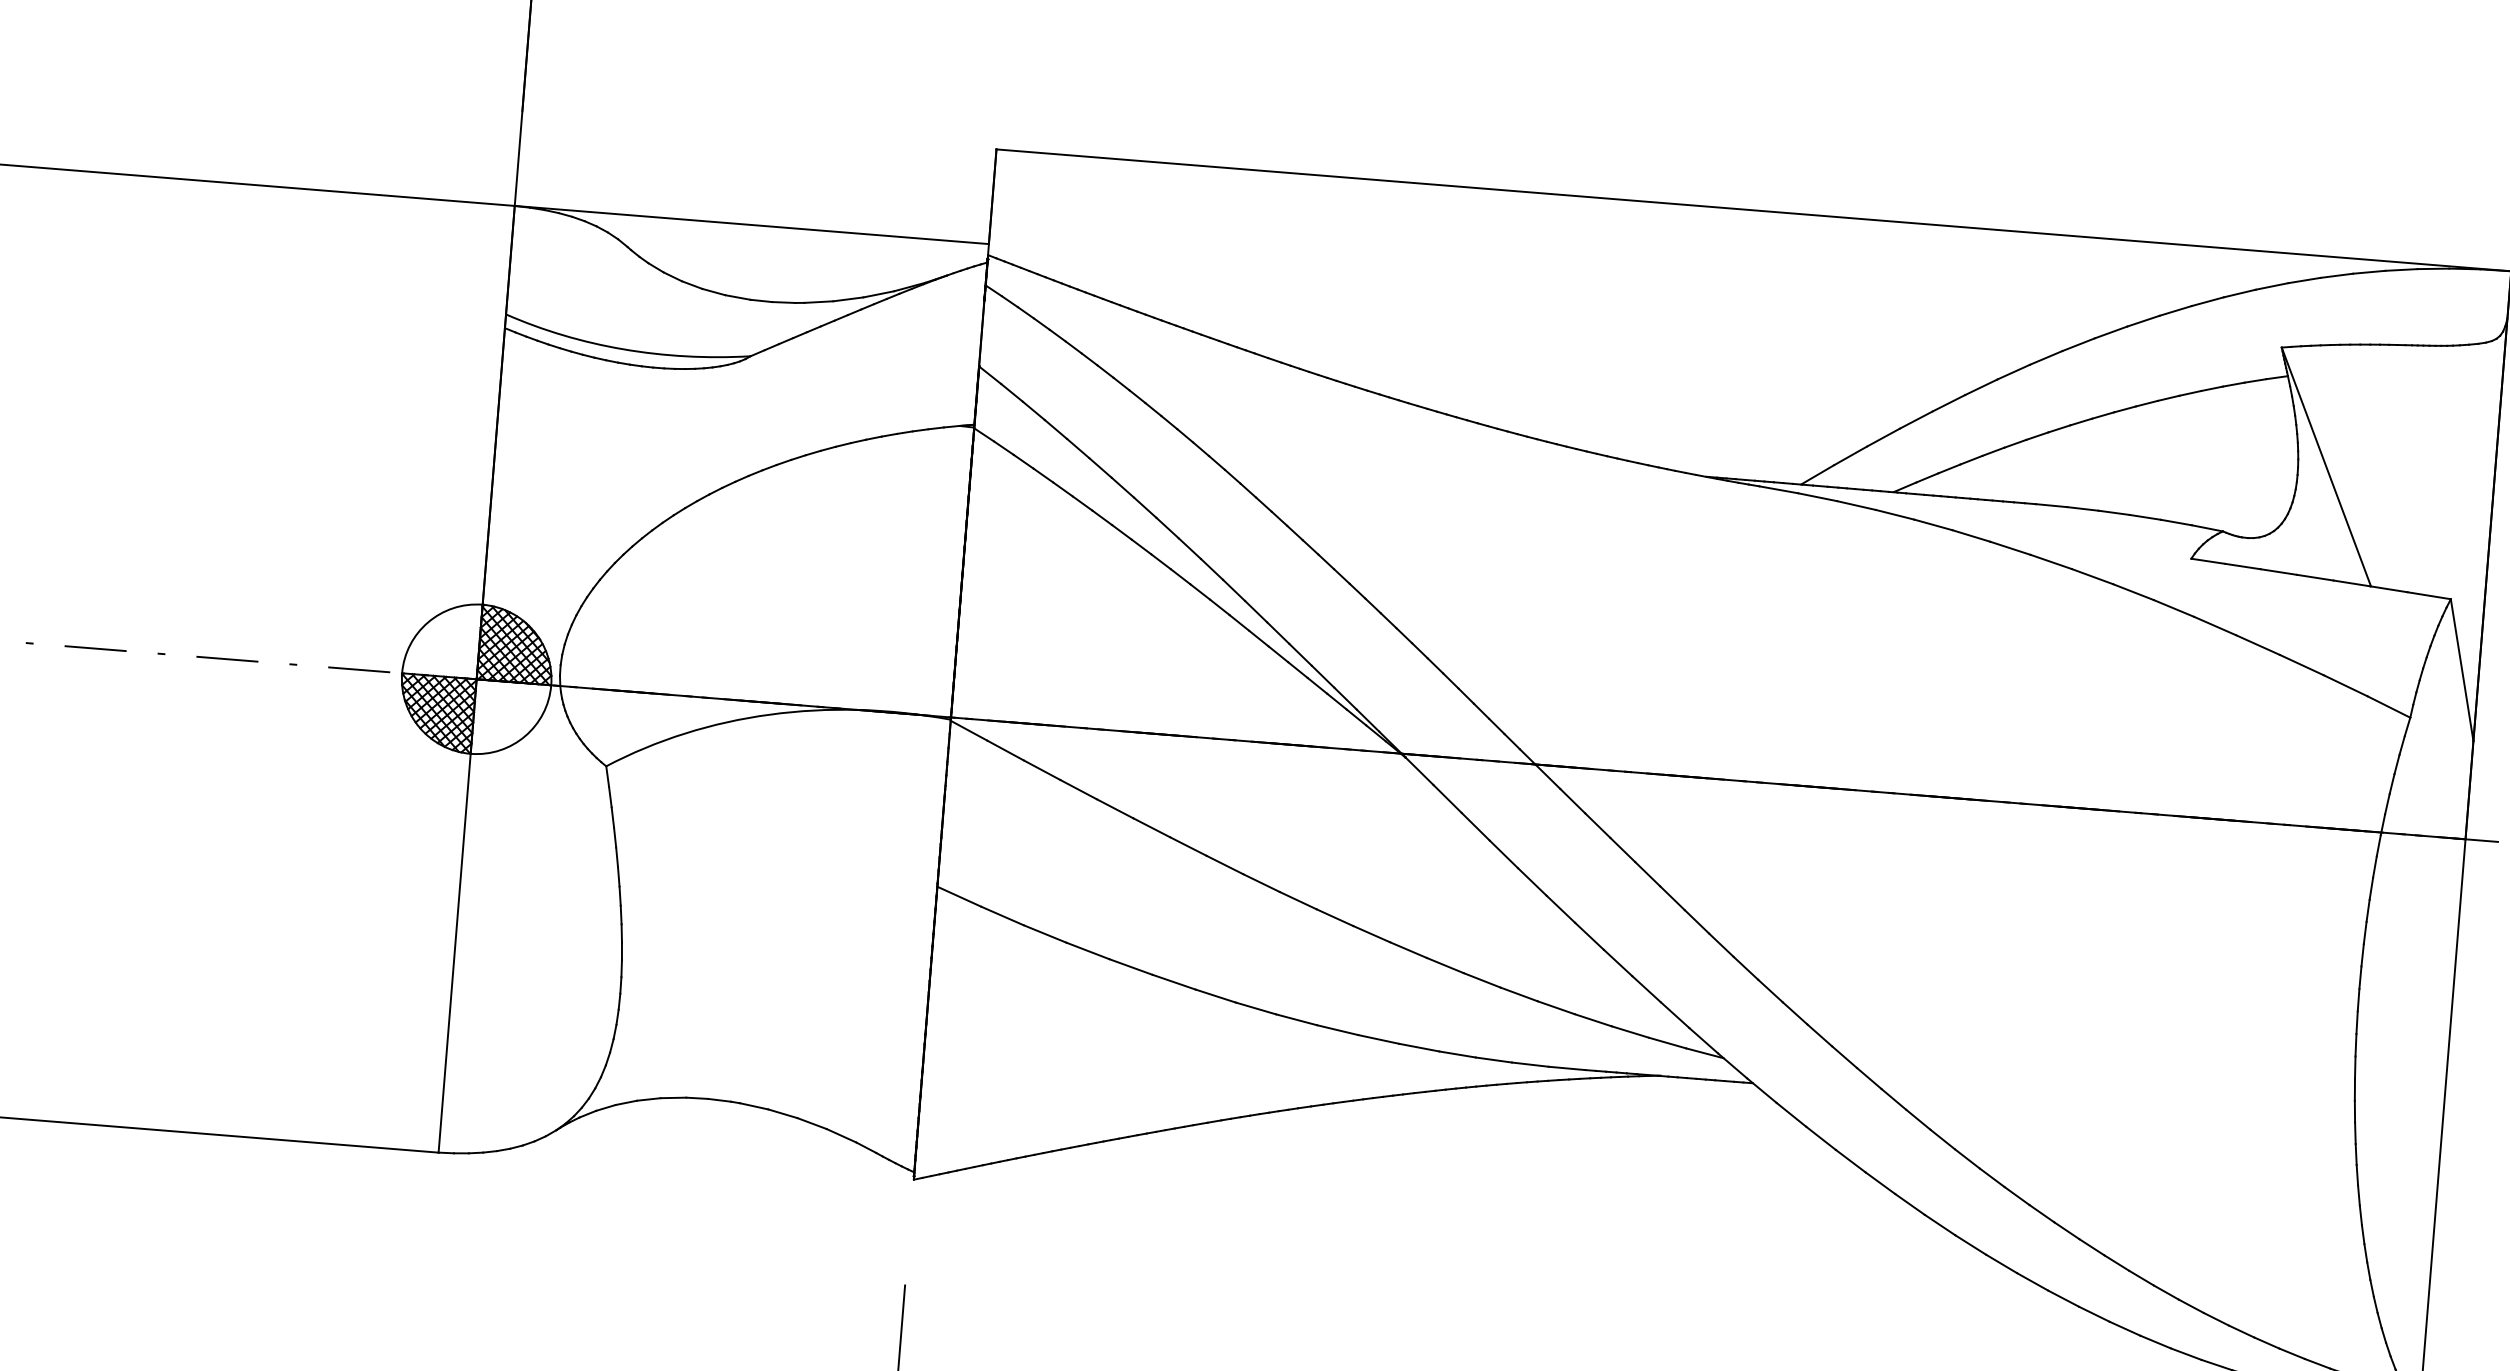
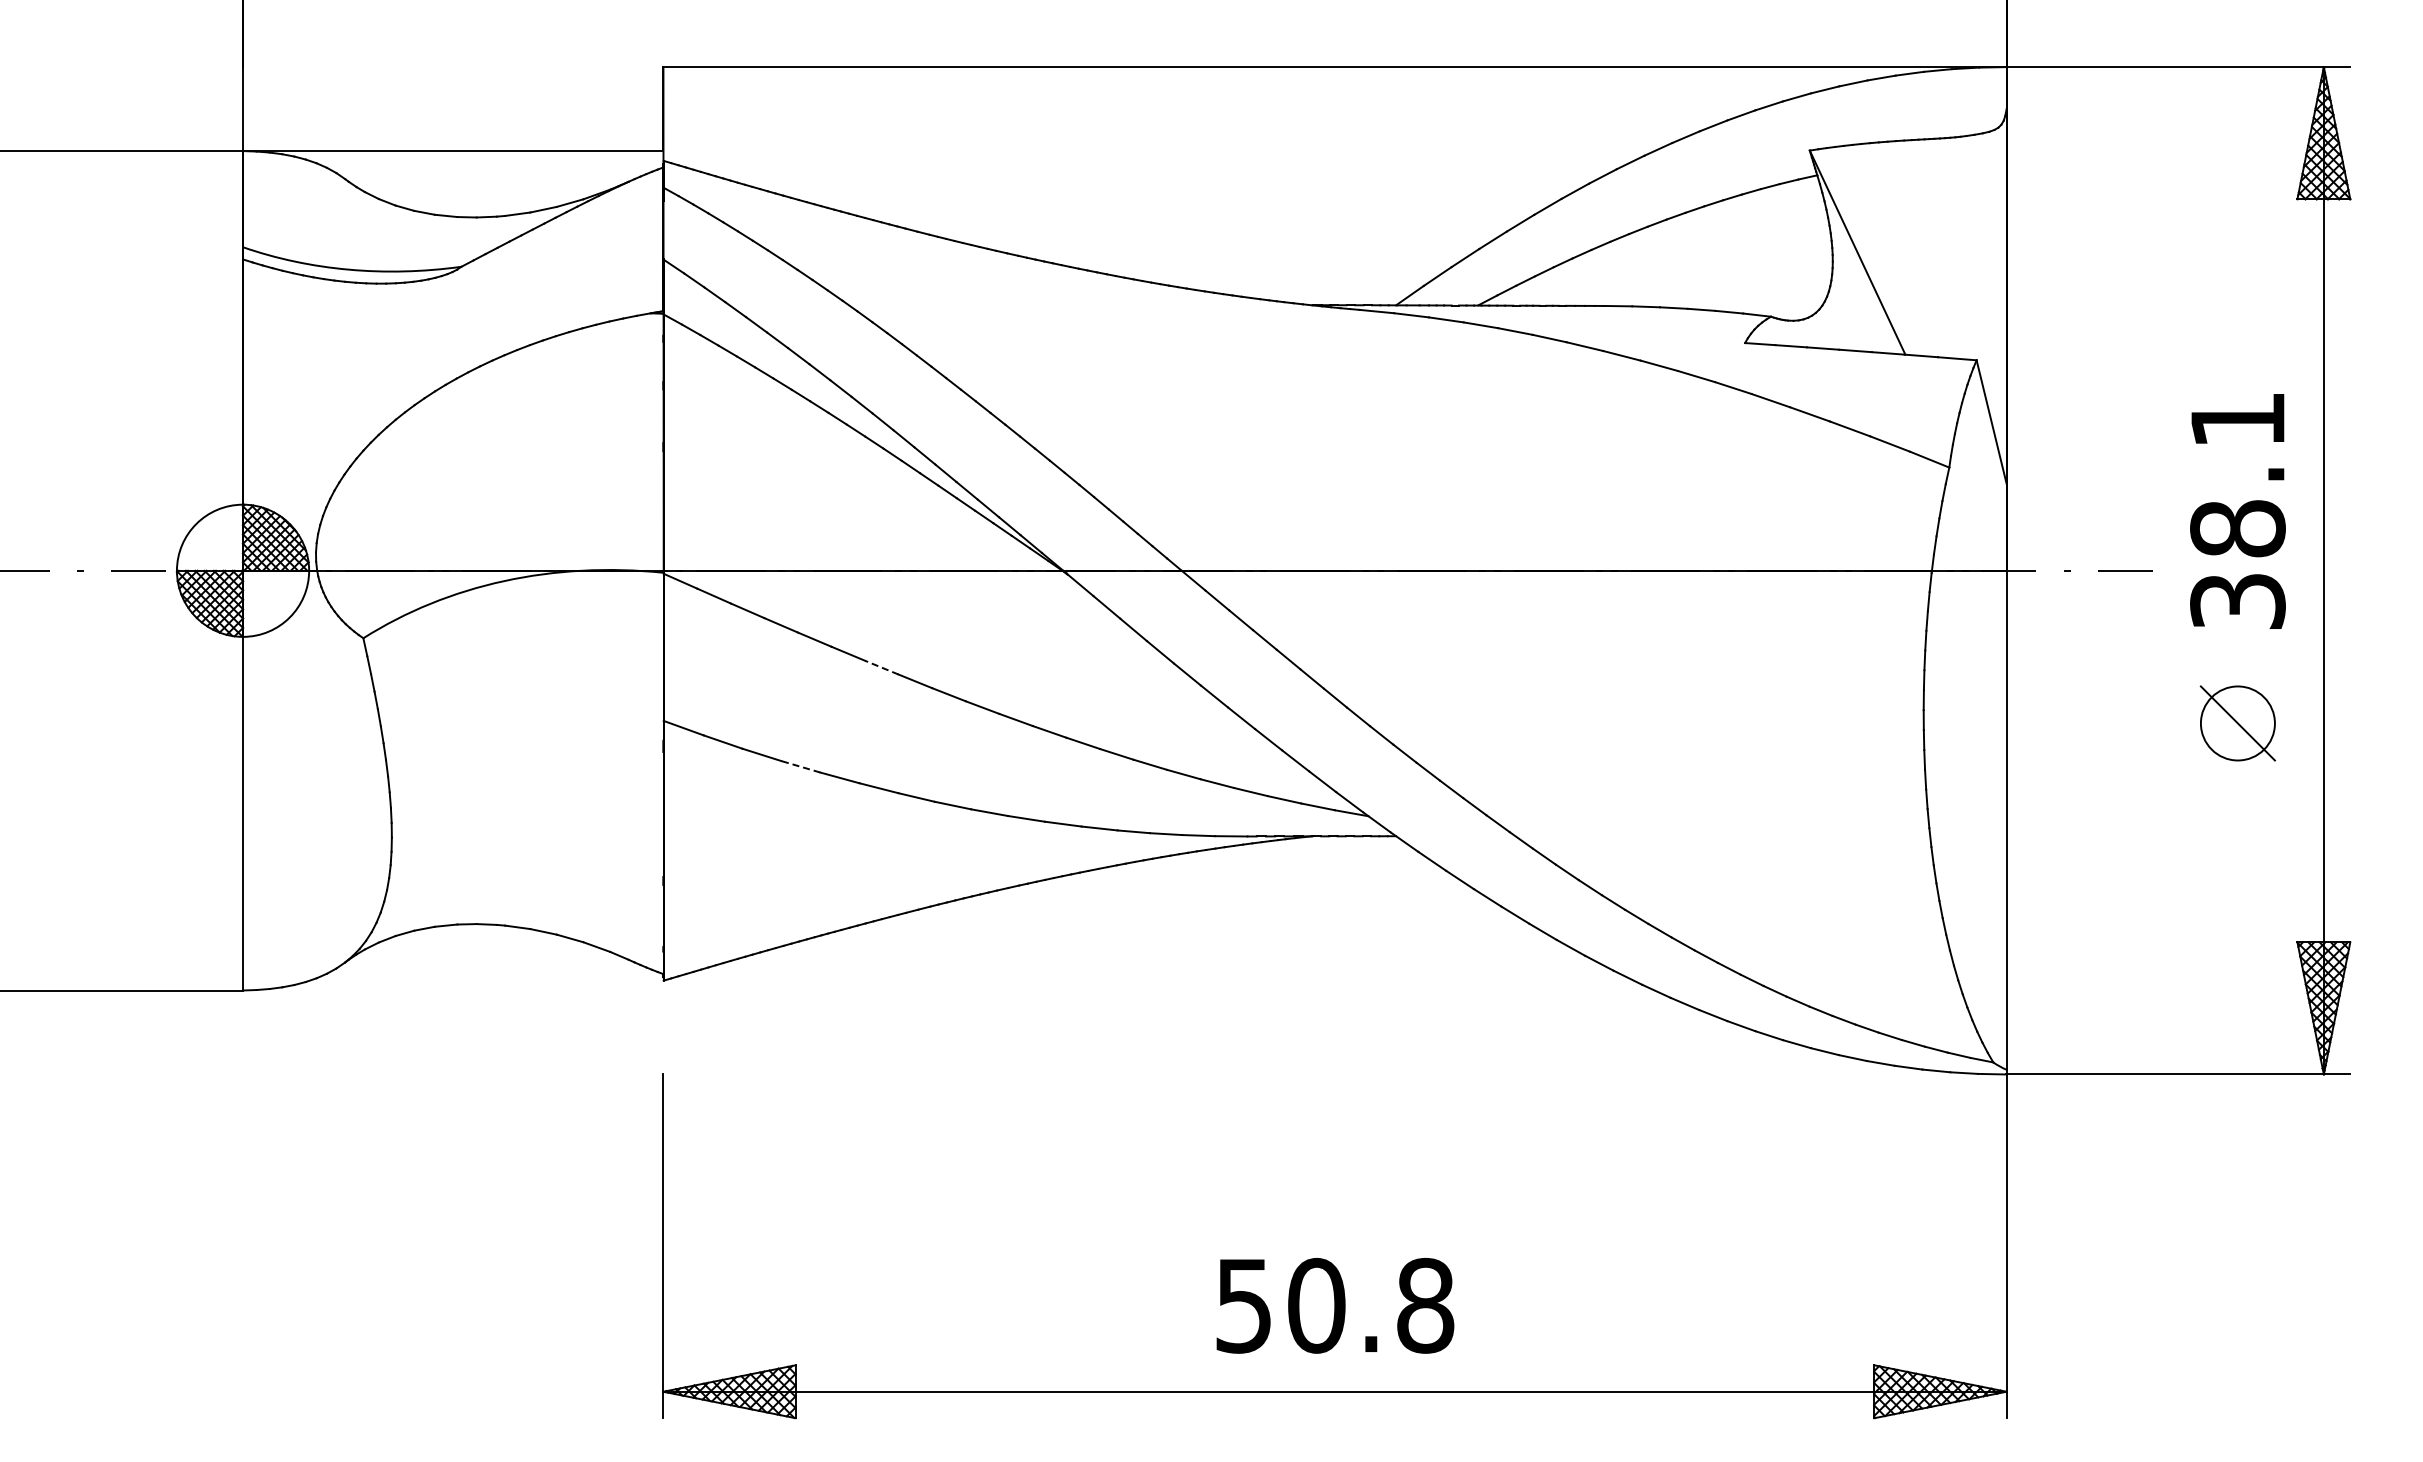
line: (1187, 846) -> (881, 667), solid -> dashed
line: (1087, 950) -> (800, 766), solid -> dashed

